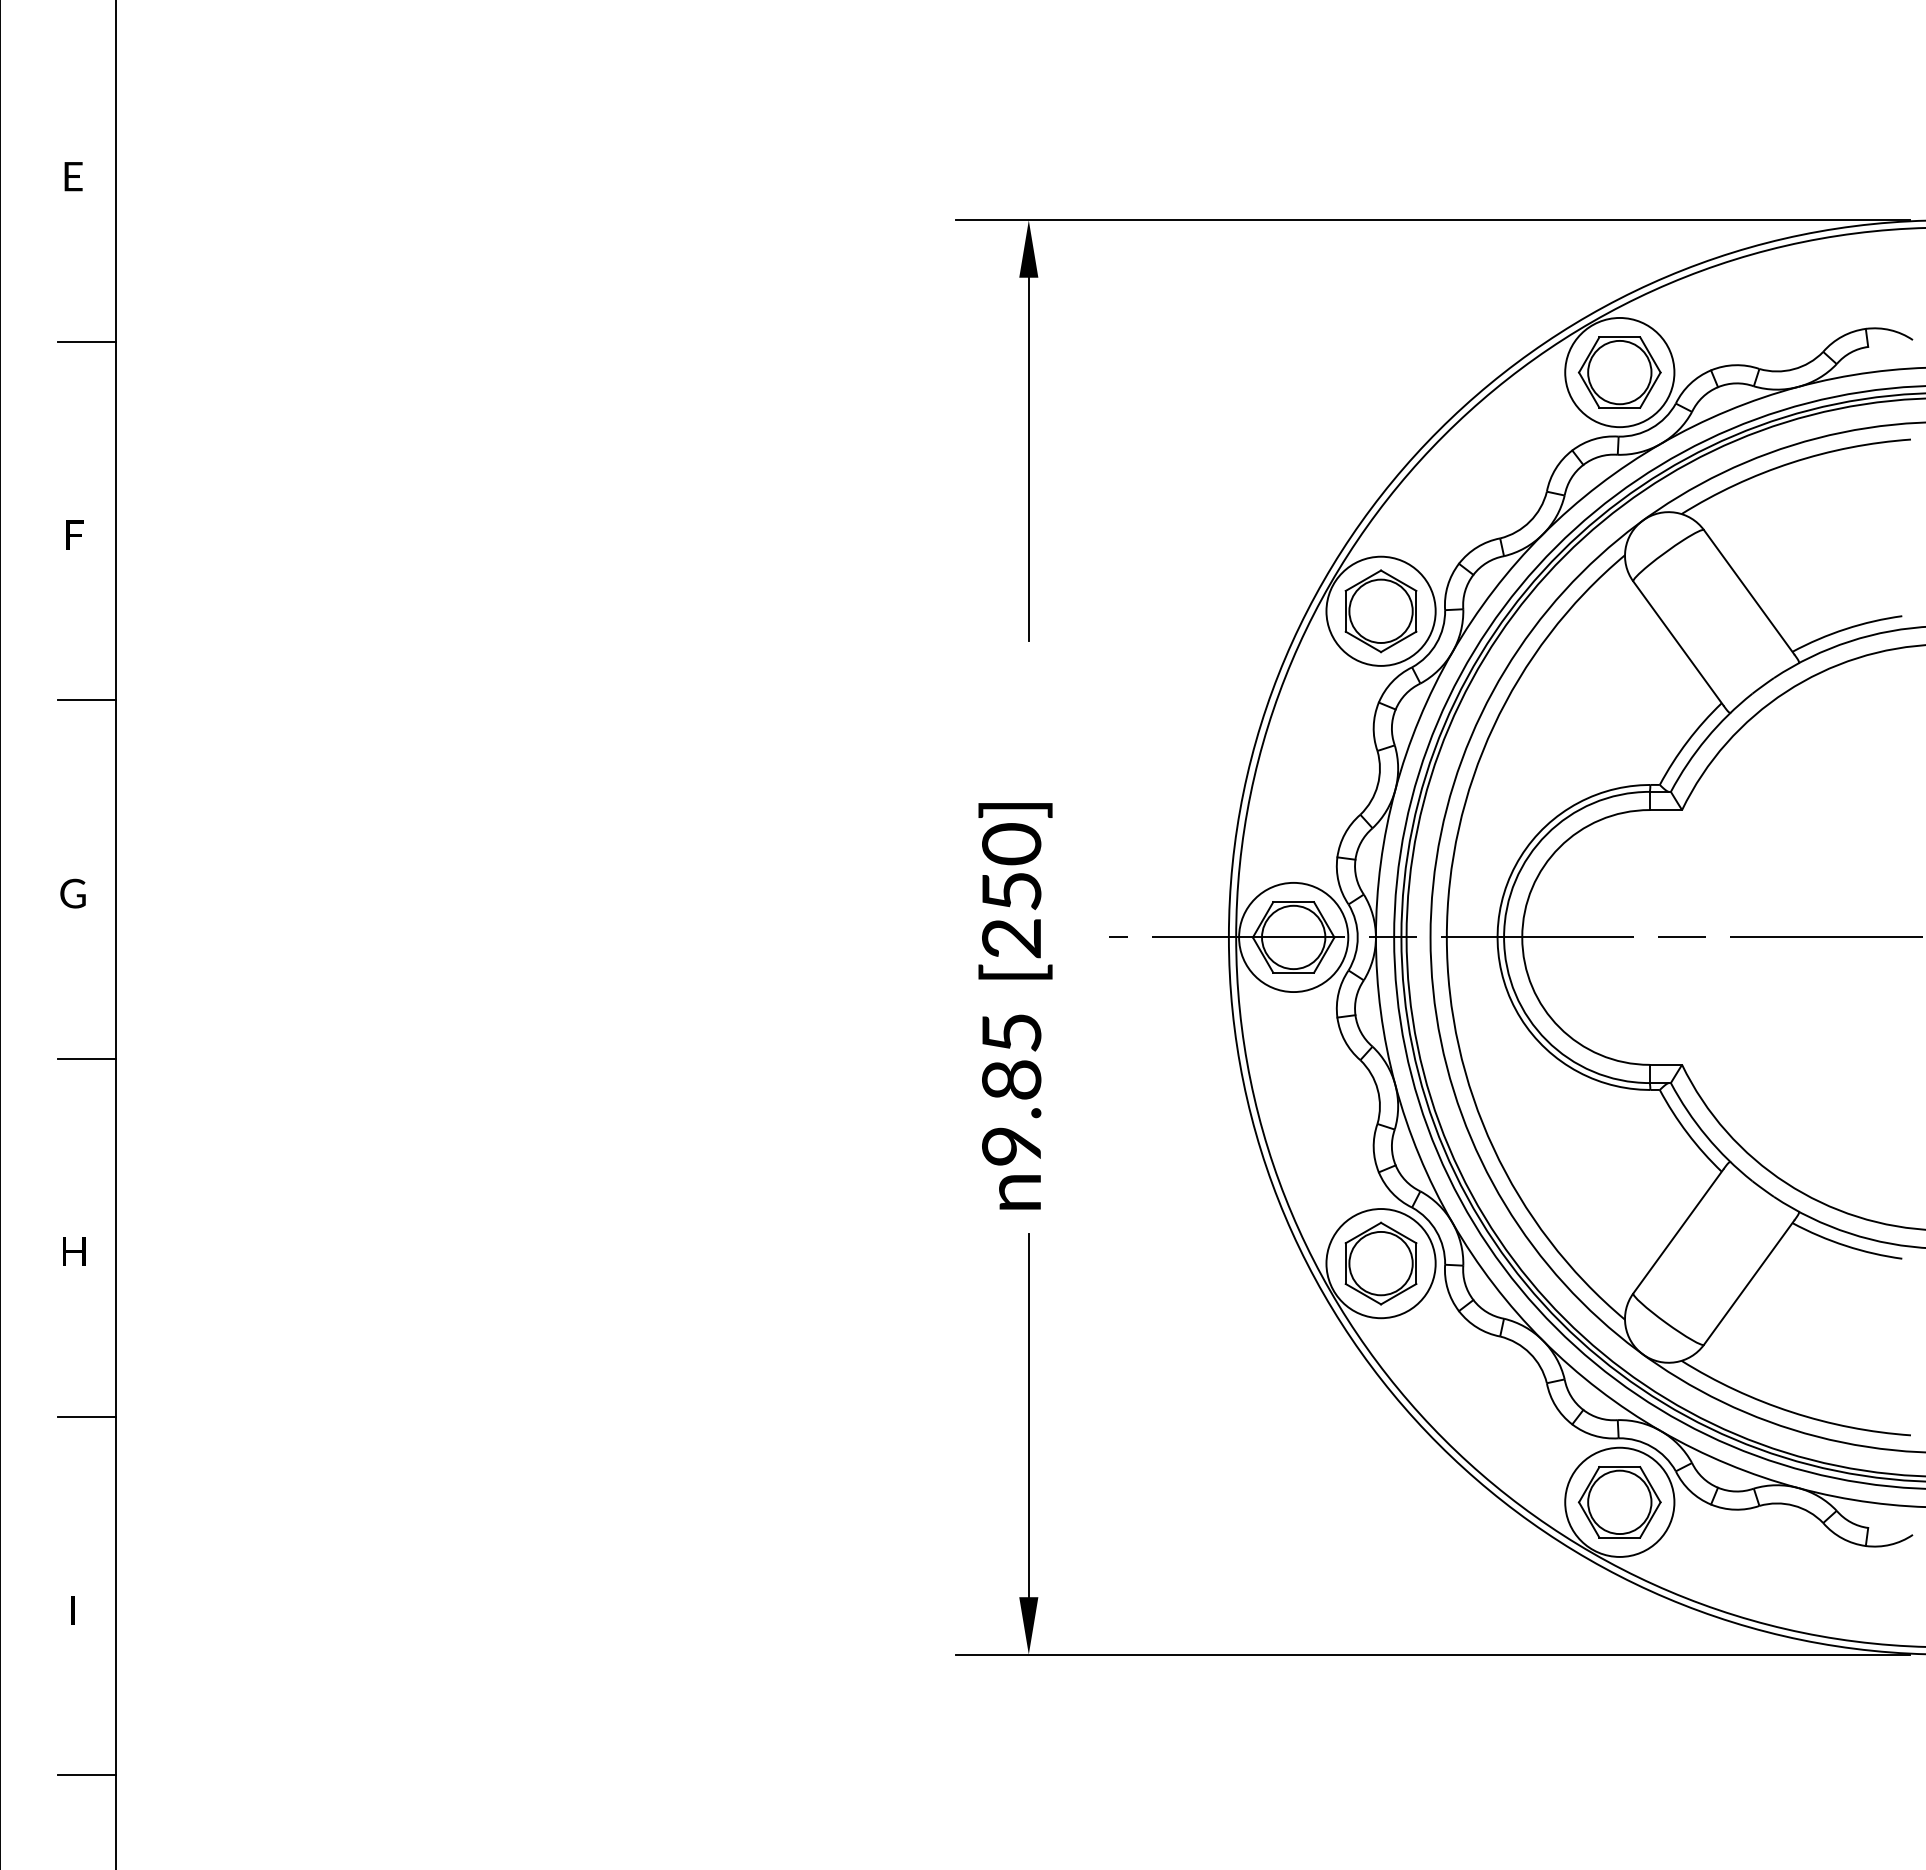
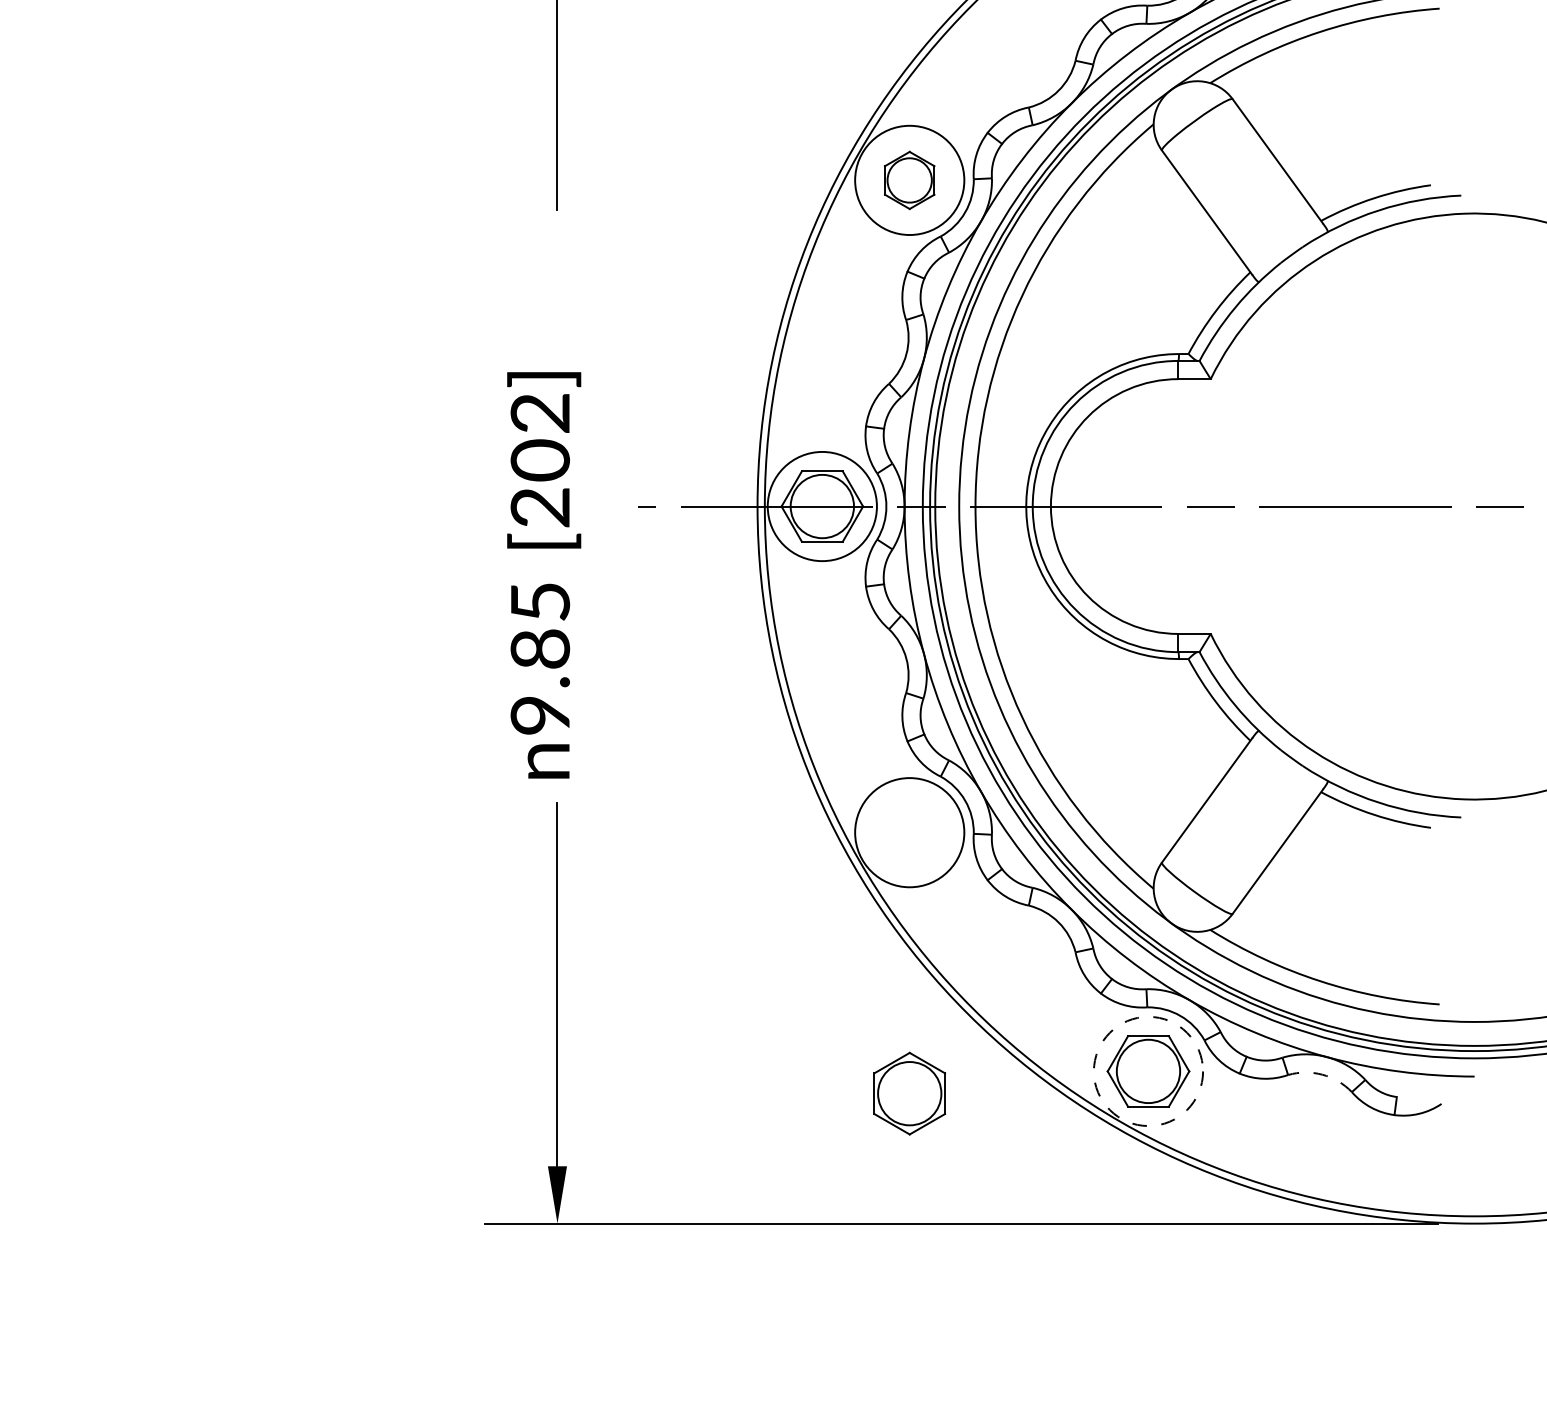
part: (1380, 611) -> (909, 180), size x0.7
text: (1011, 867) -> (540, 436), [250] -> [202]
part: (1380, 1263) -> (909, 1093), moved
circle: (1619, 1501) -> (1148, 1070), solid -> dashed
arc: (1793, 1505) -> (1322, 1074), solid -> dashed

